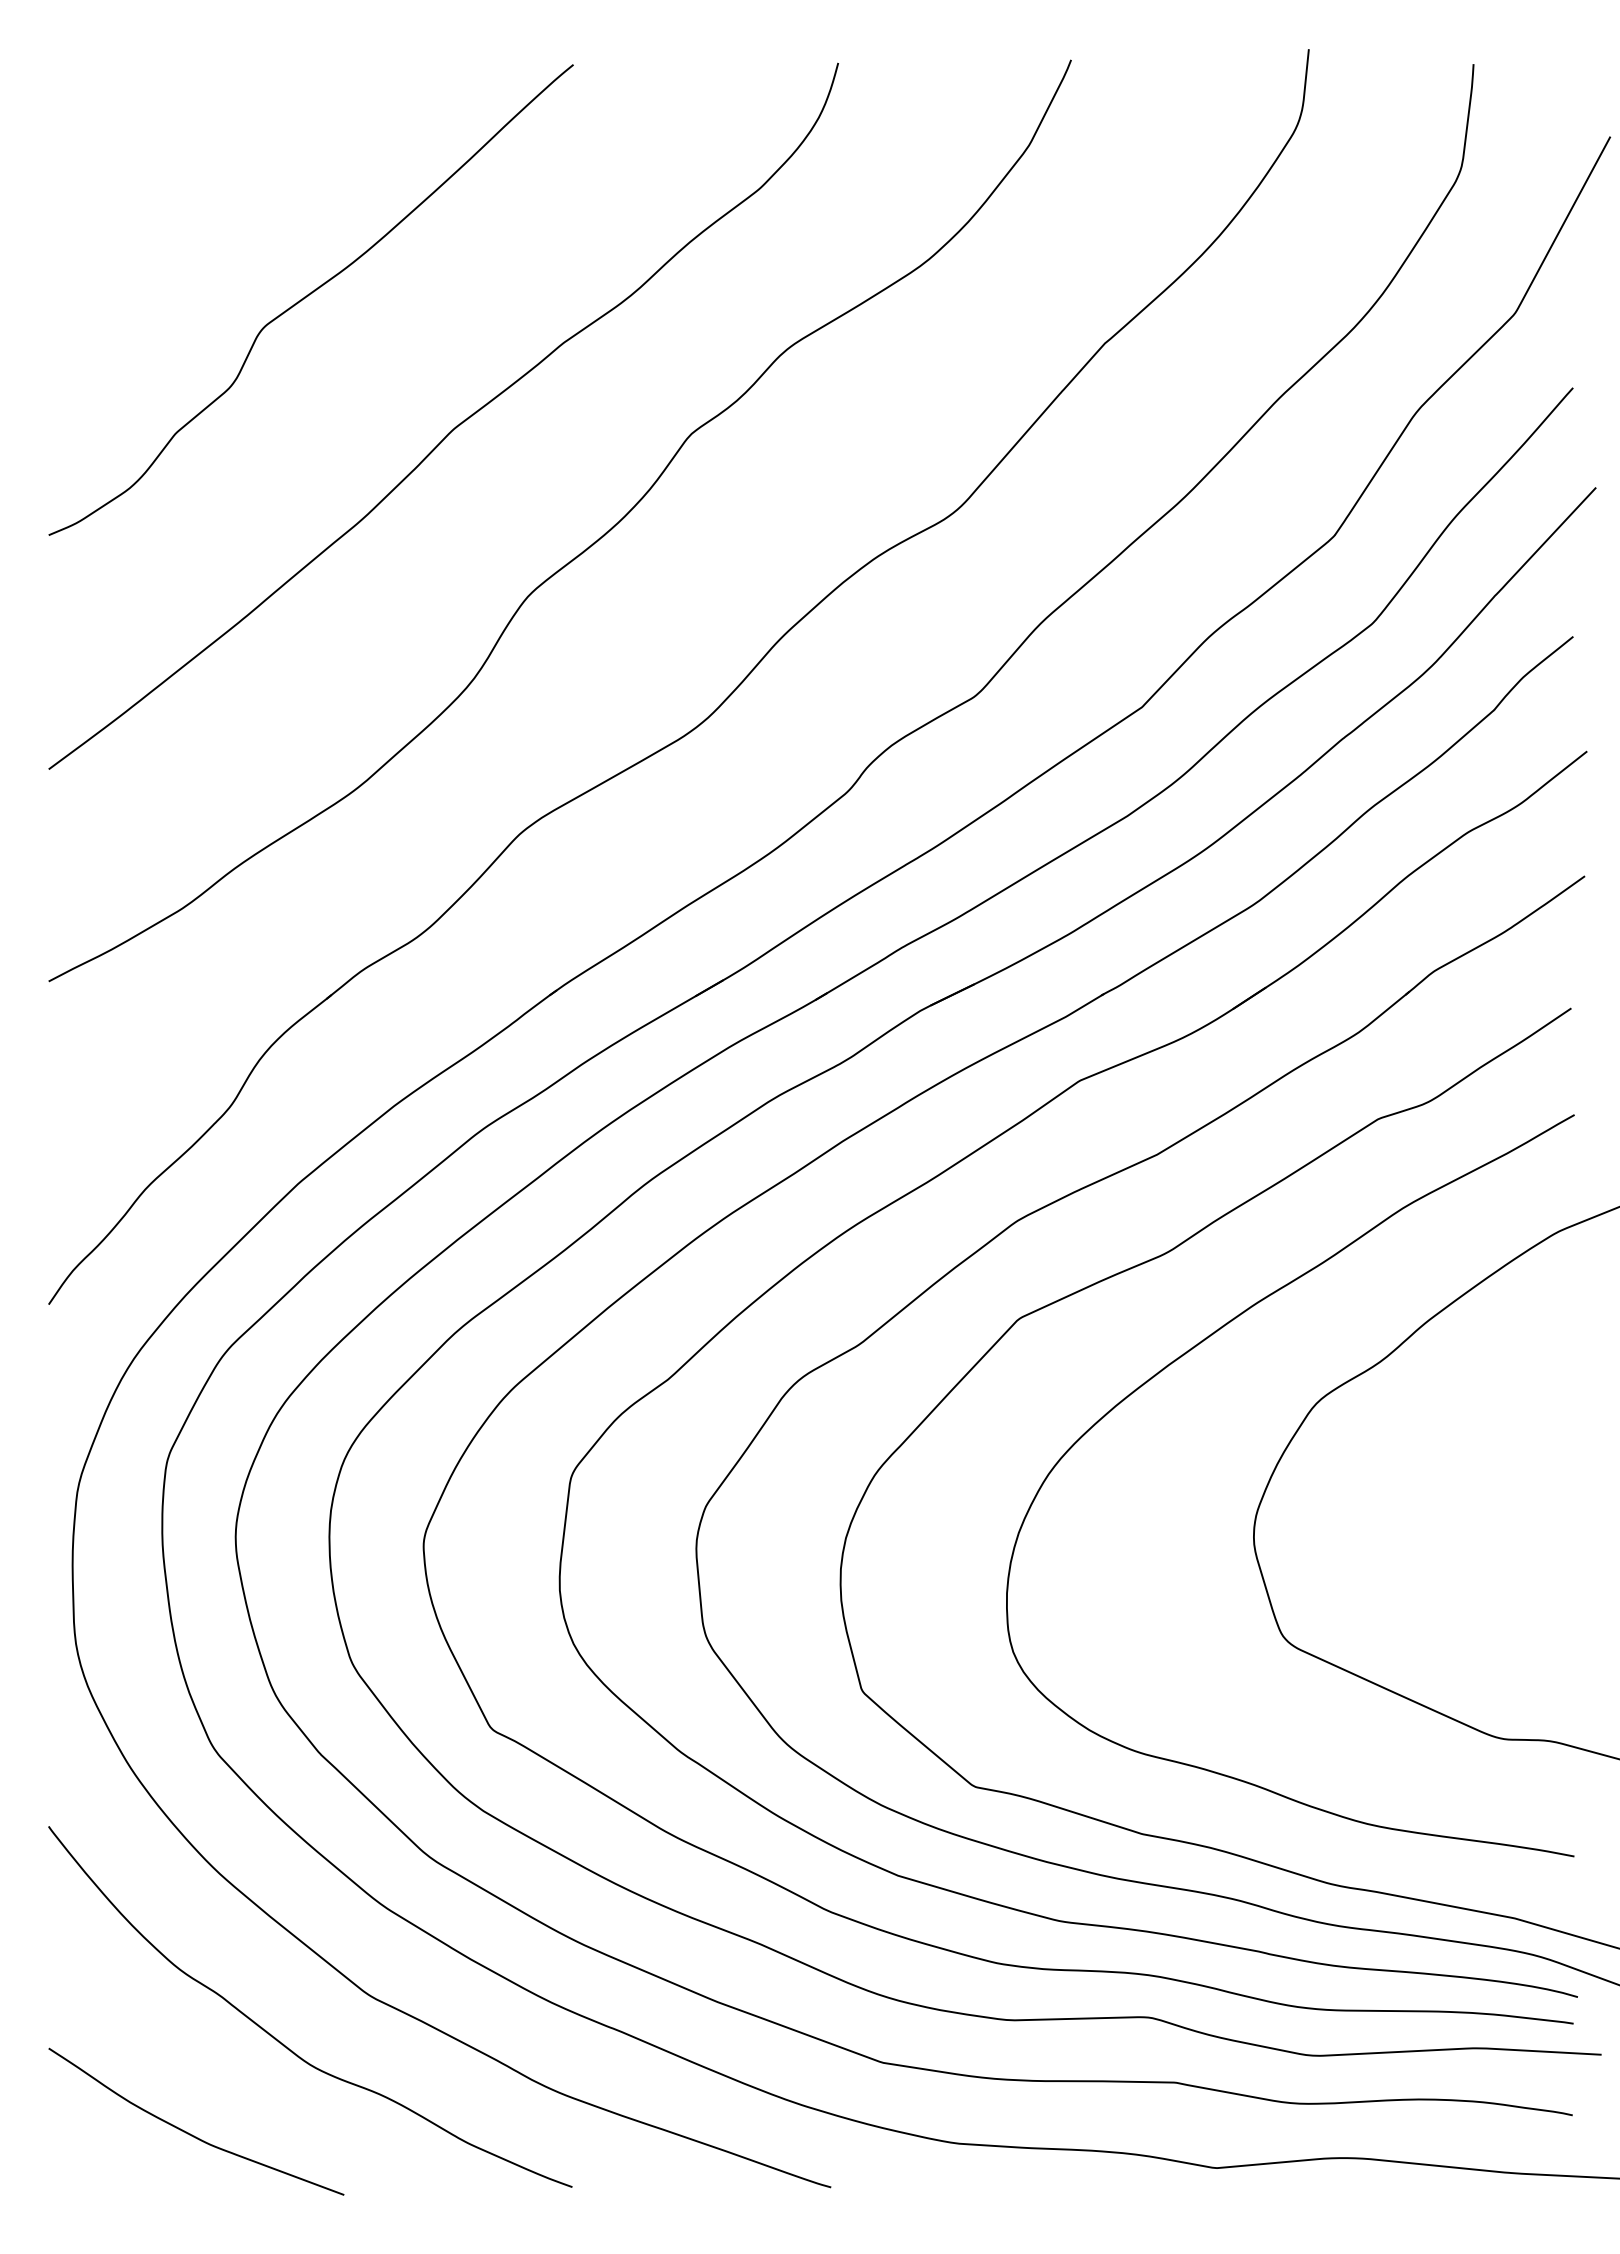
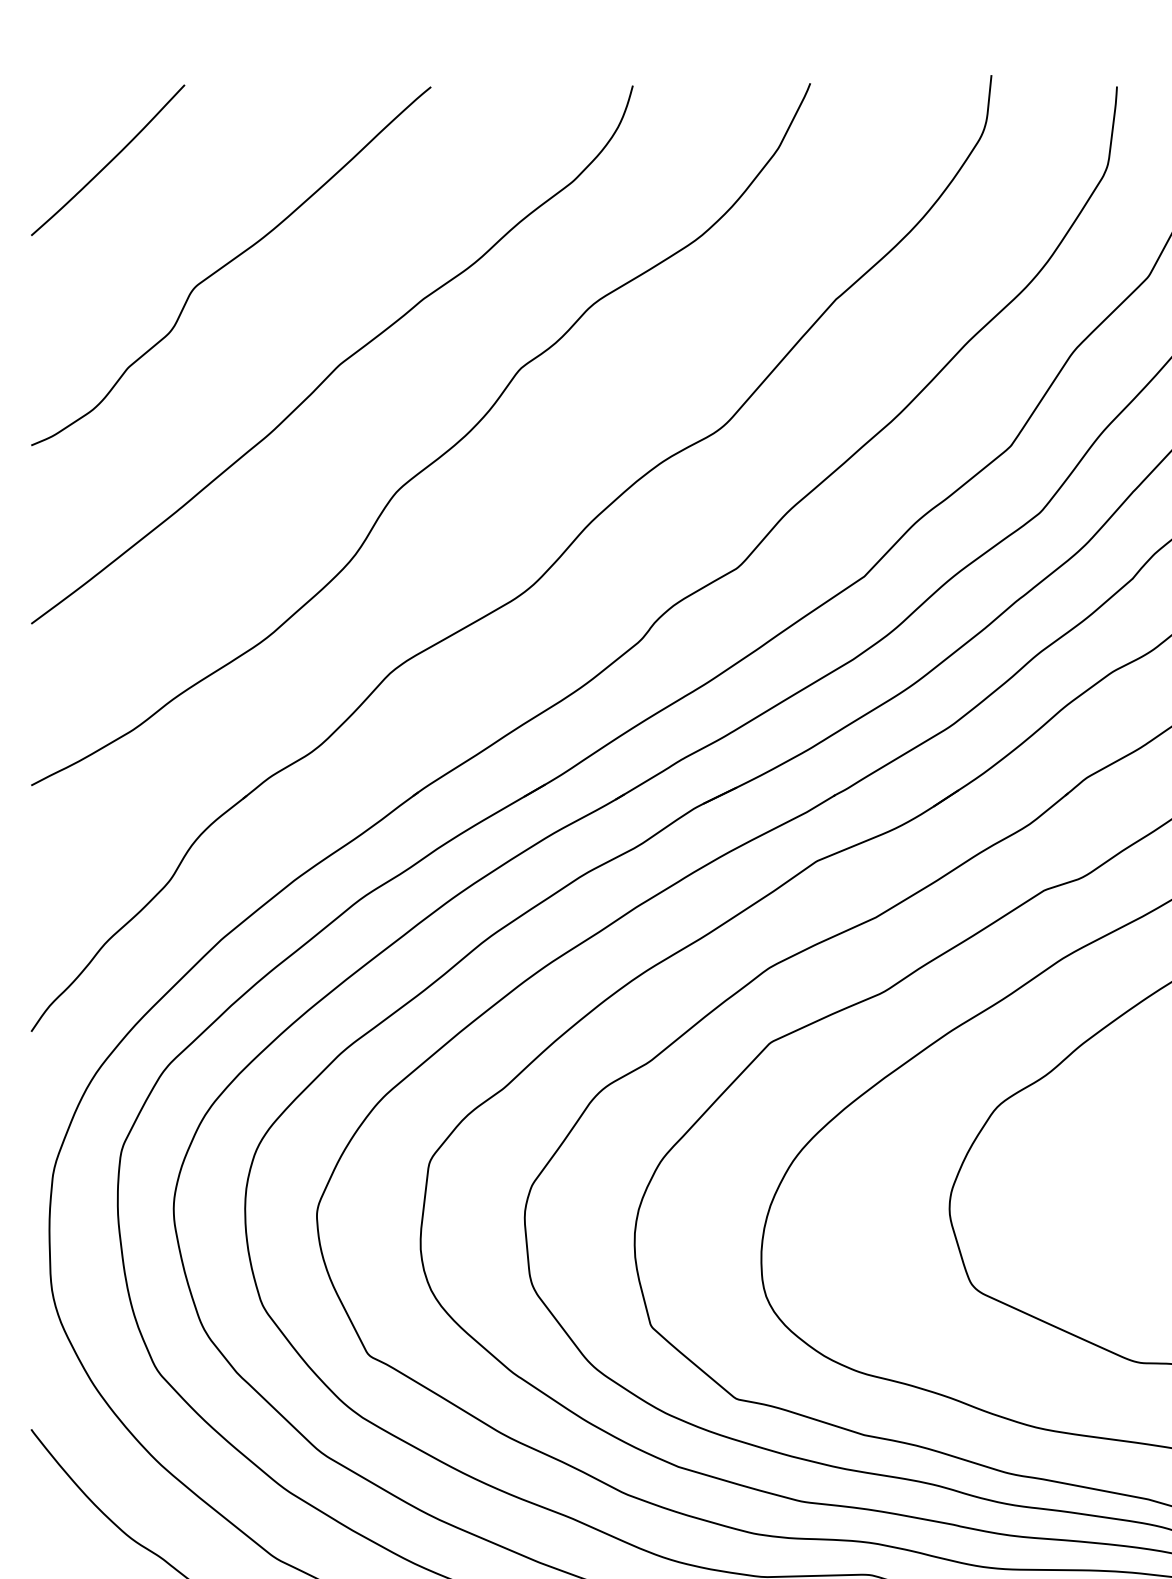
curve: (151, 162) -> (109, 161), added

